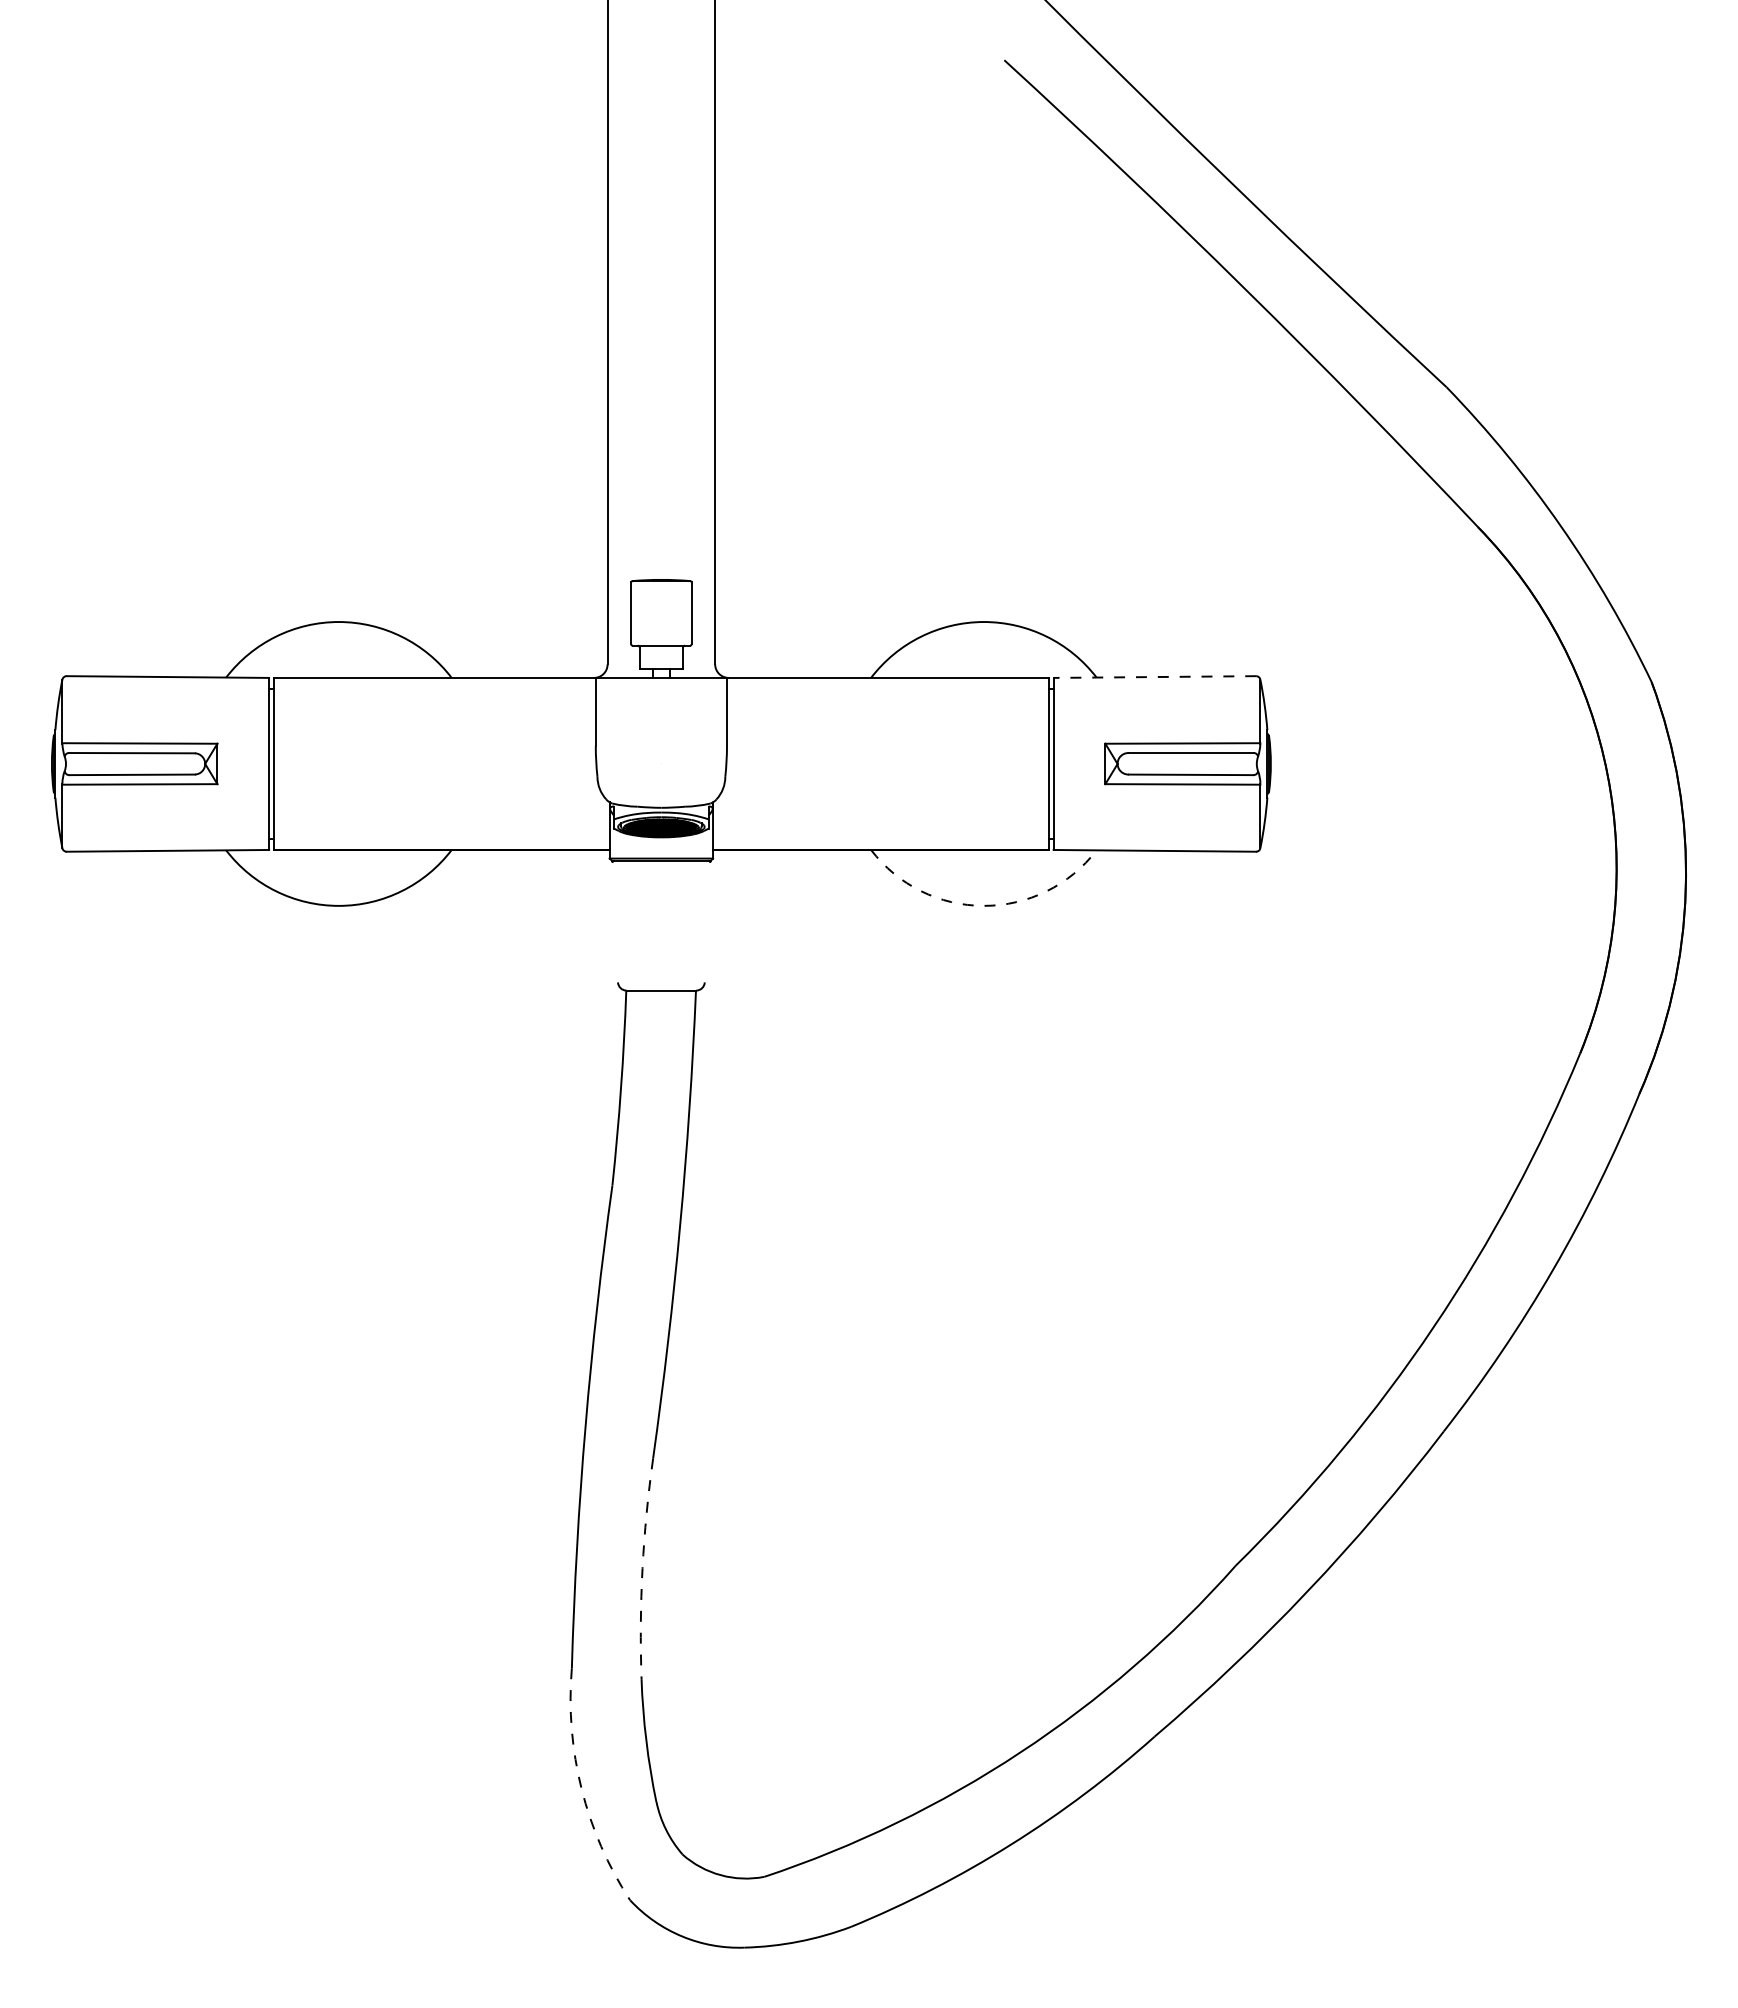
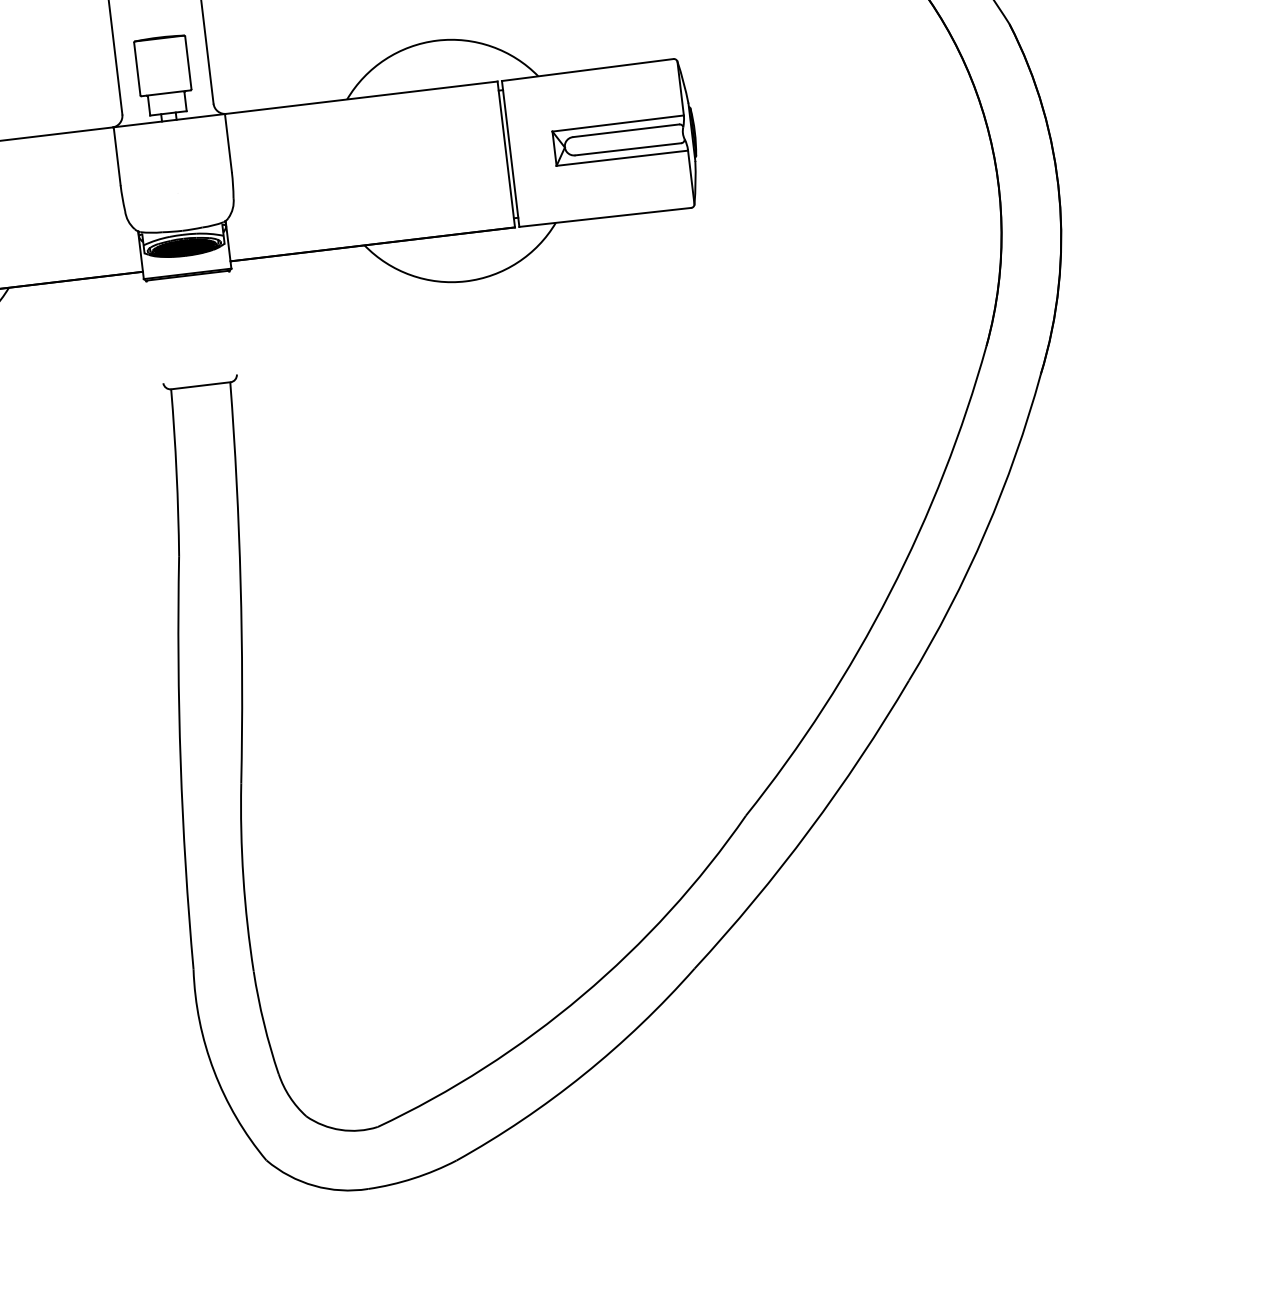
line: (1154, 677) -> (587, 70), dashed -> solid
arc: (983, 905) -> (465, 281), dashed -> solid
arc: (642, 1568) -> (243, 877), dashed -> solid
arc: (581, 1789) -> (213, 1071), dashed -> solid

